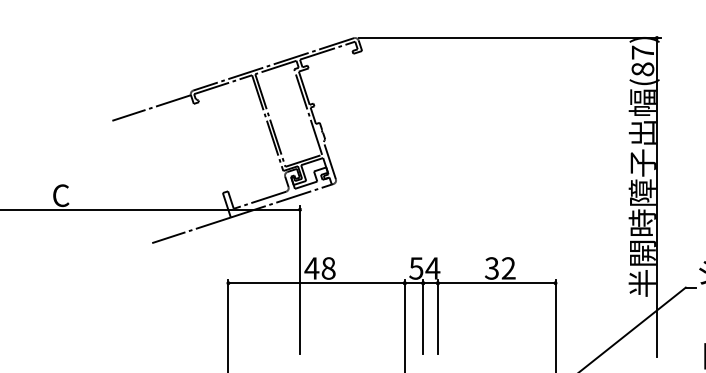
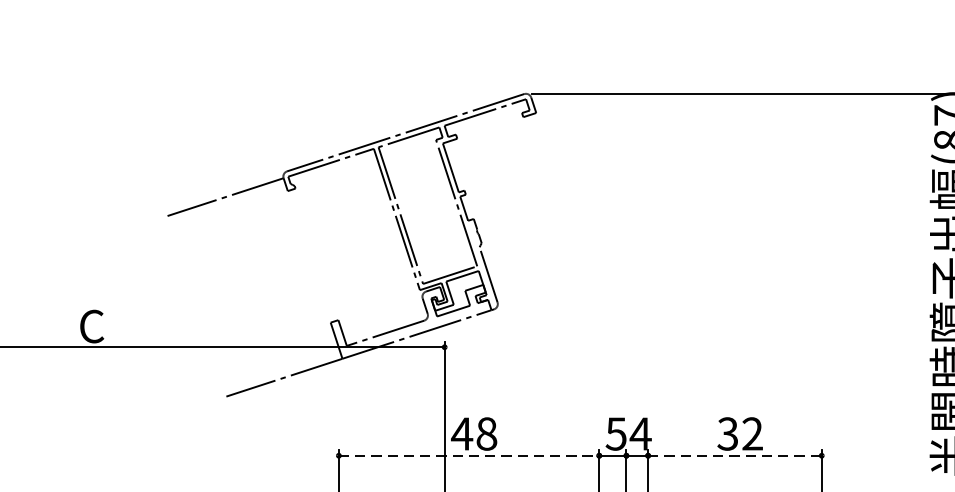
line: (317, 283) -> (470, 456), solid -> dashed
line: (496, 283) -> (734, 456), solid -> dashed

